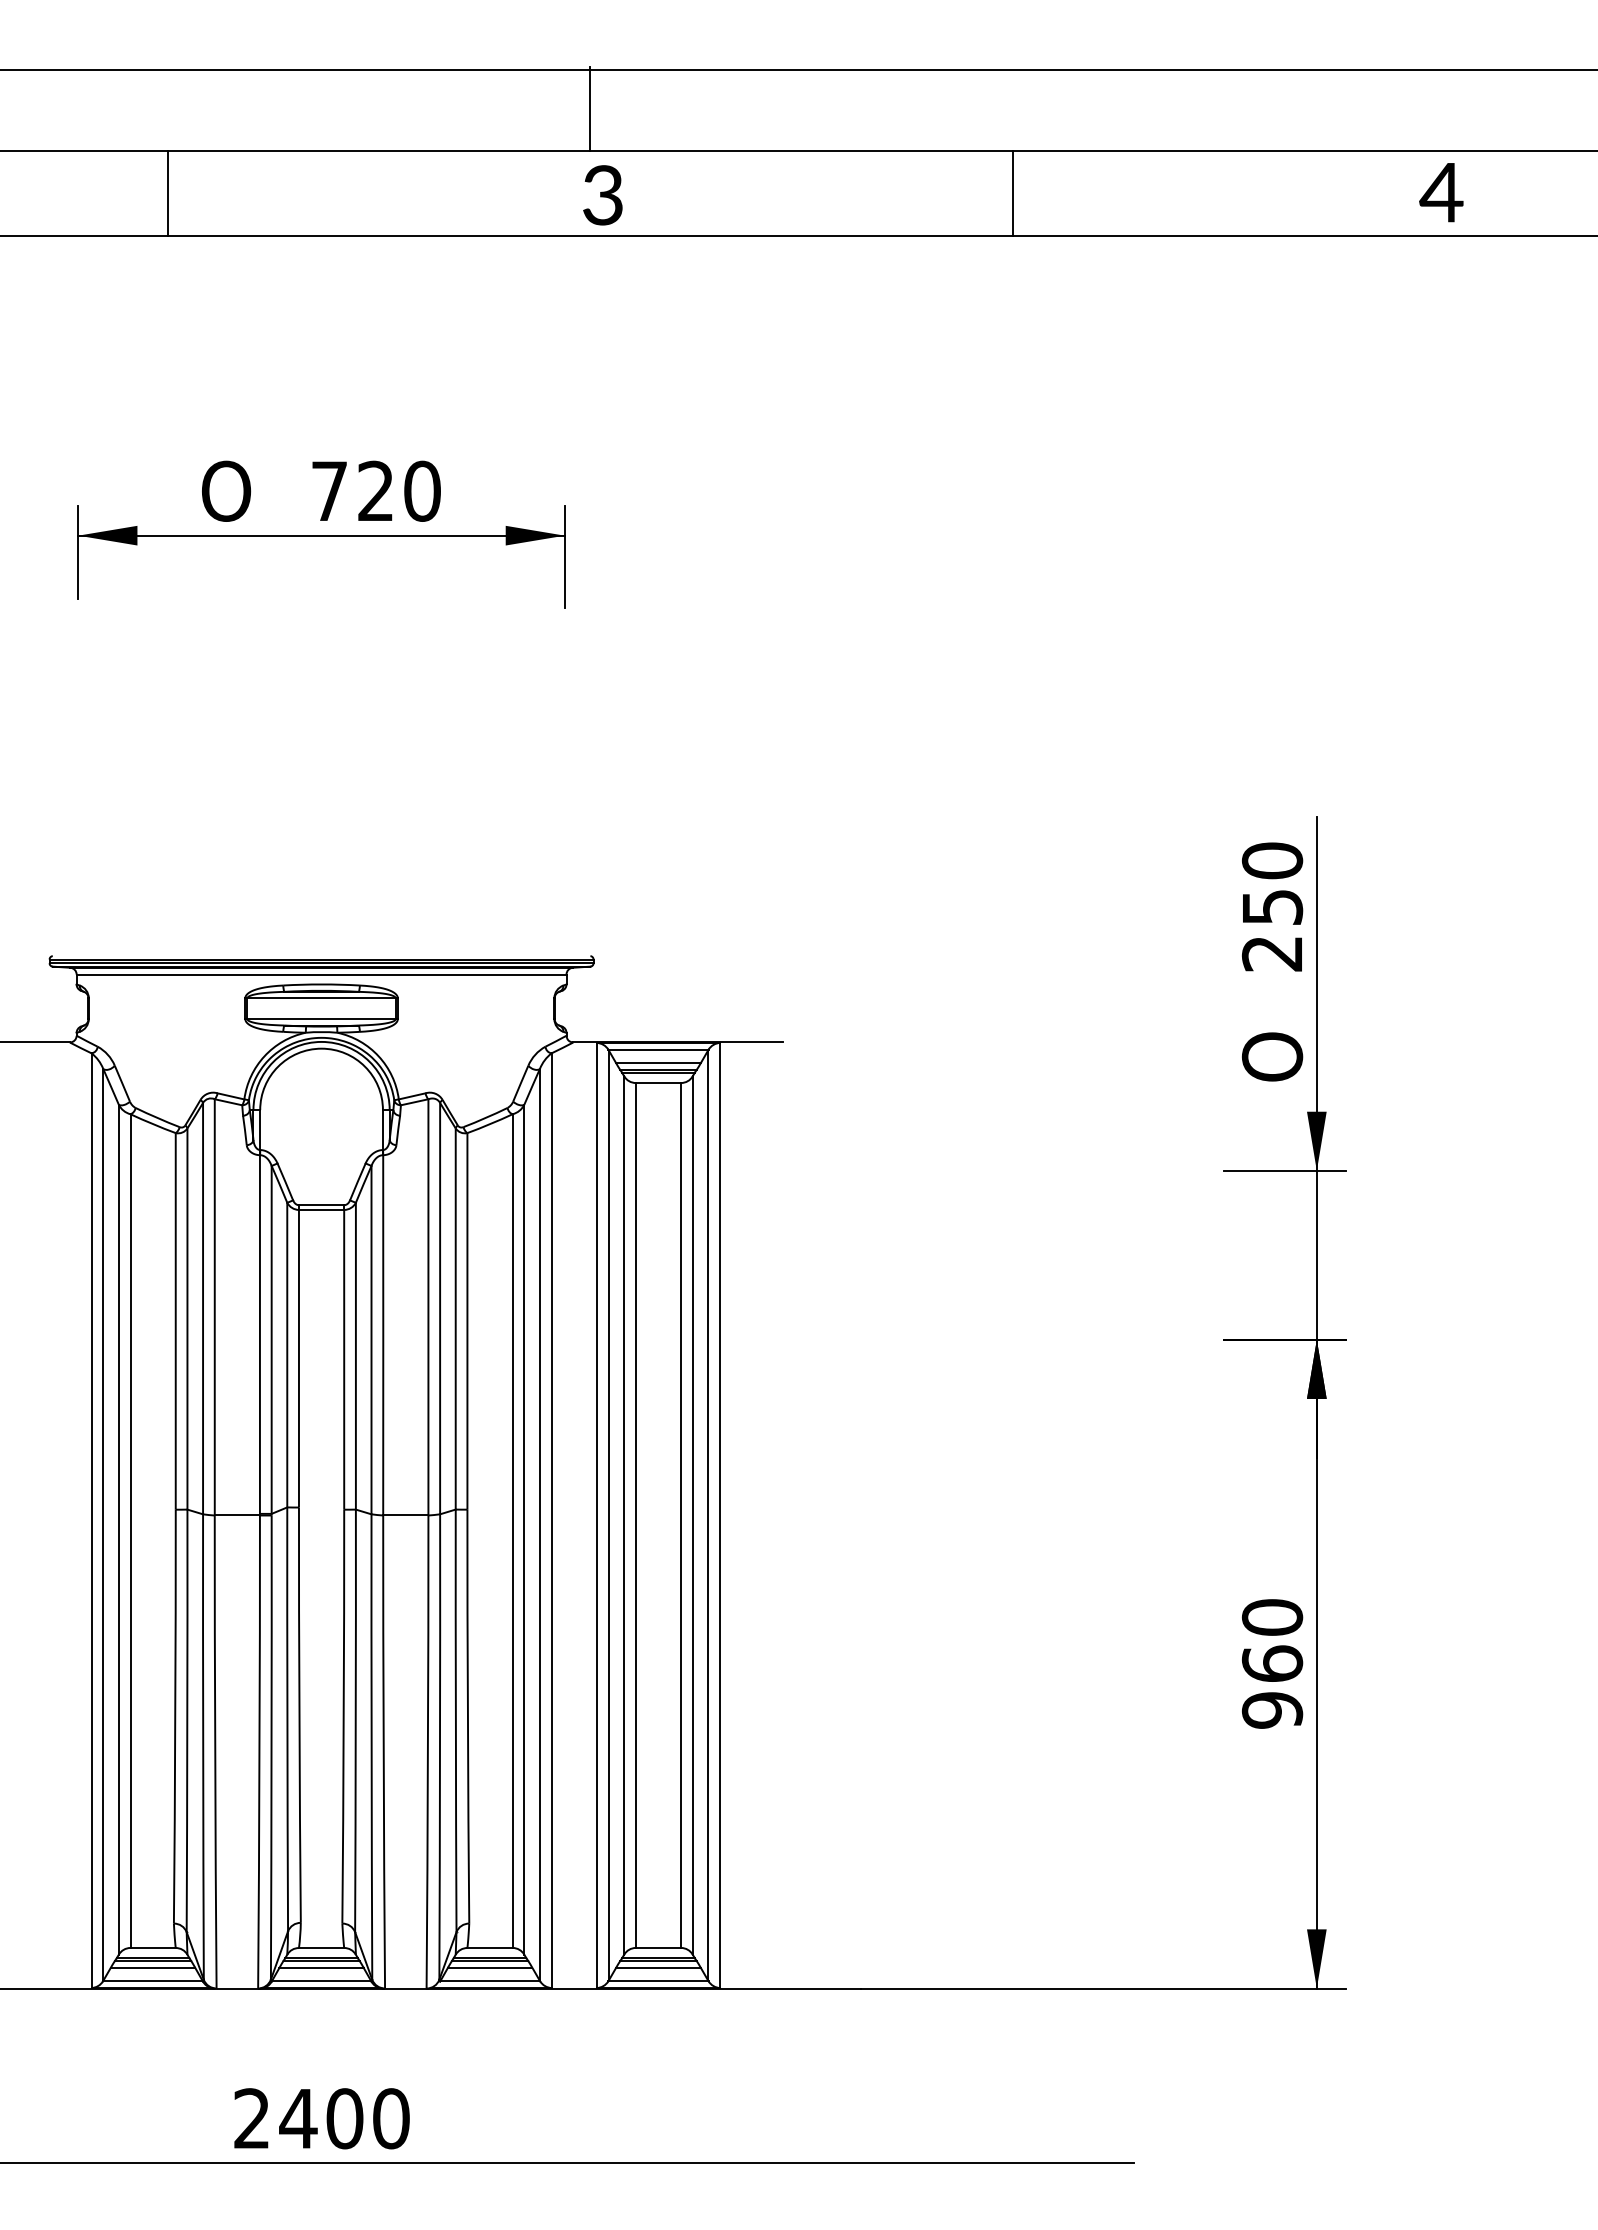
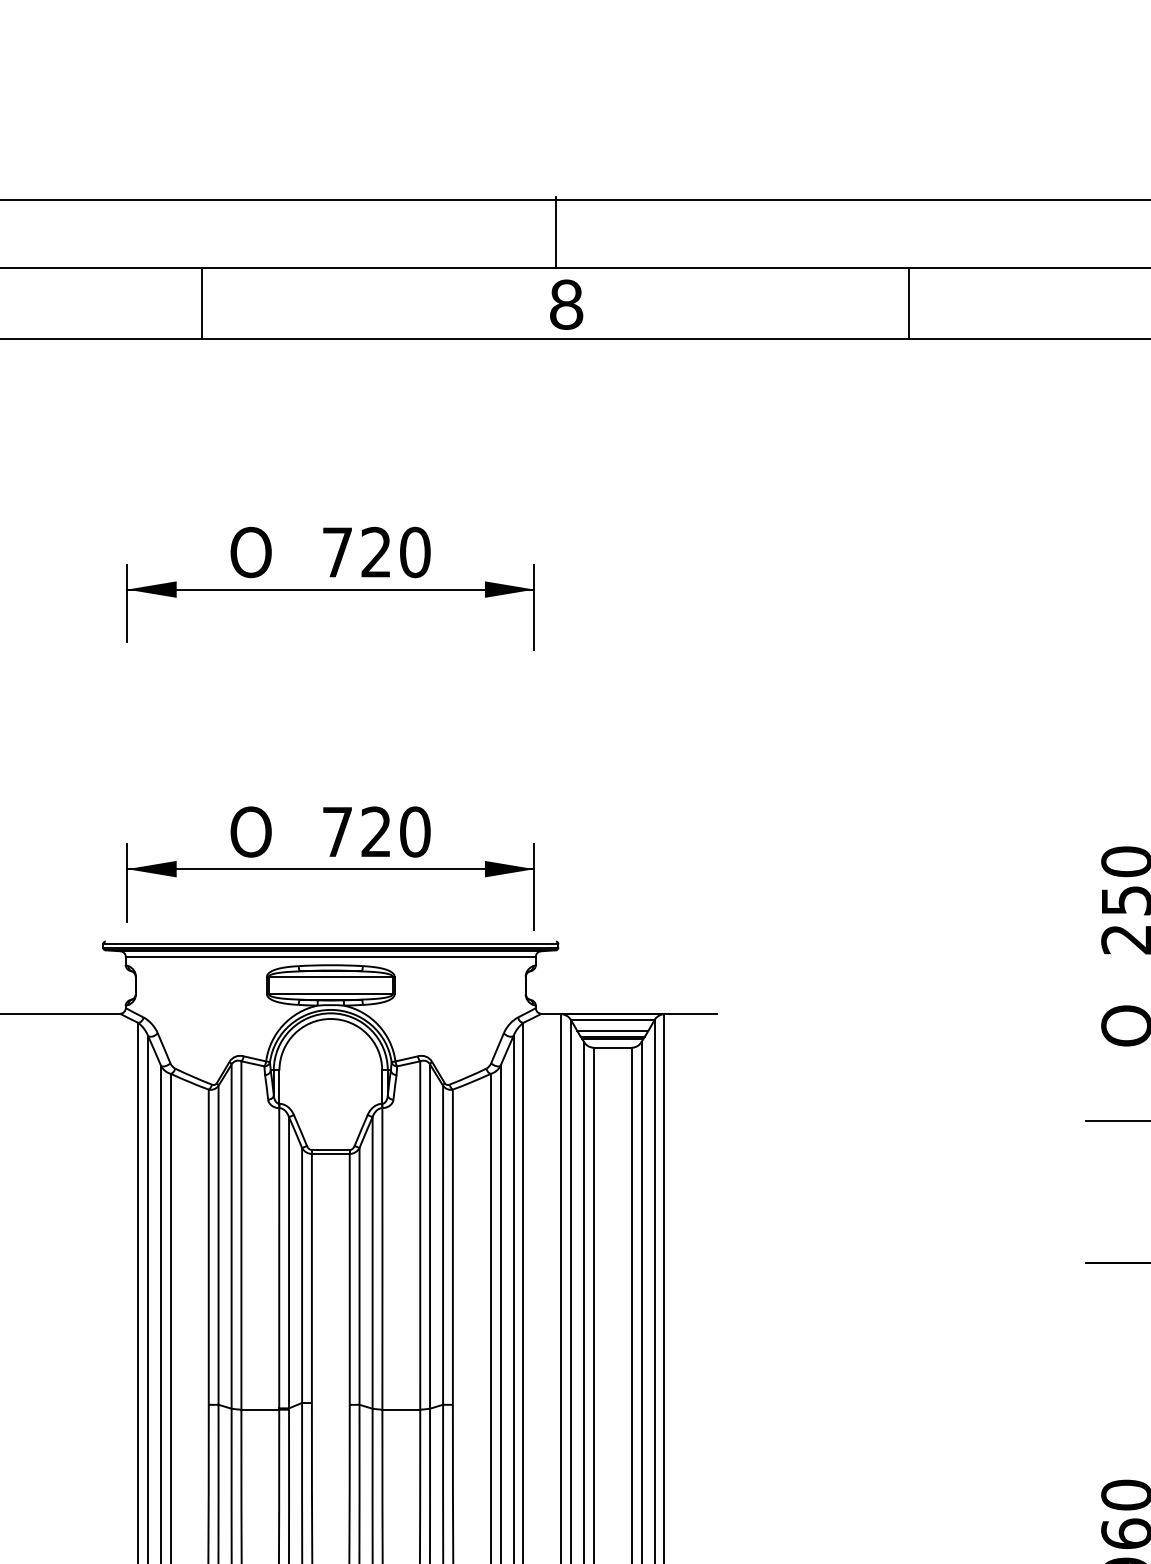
text: (603, 195) -> (566, 304), 3 -> 8
part: (321, 868) -> (330, 868), added

